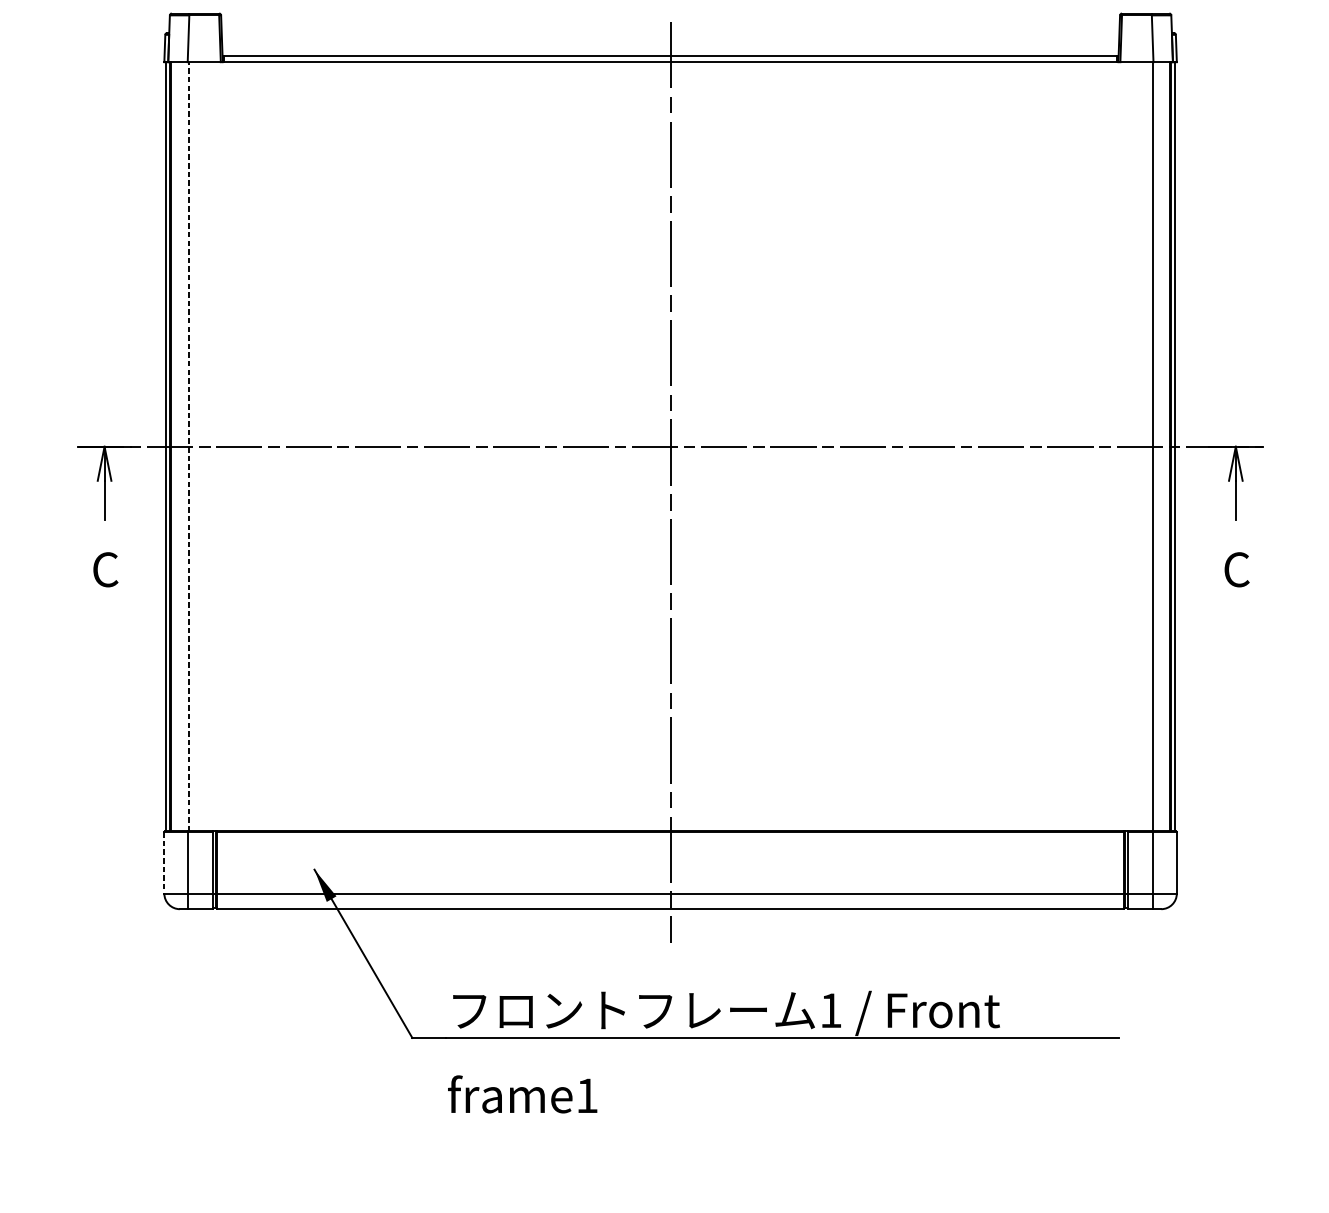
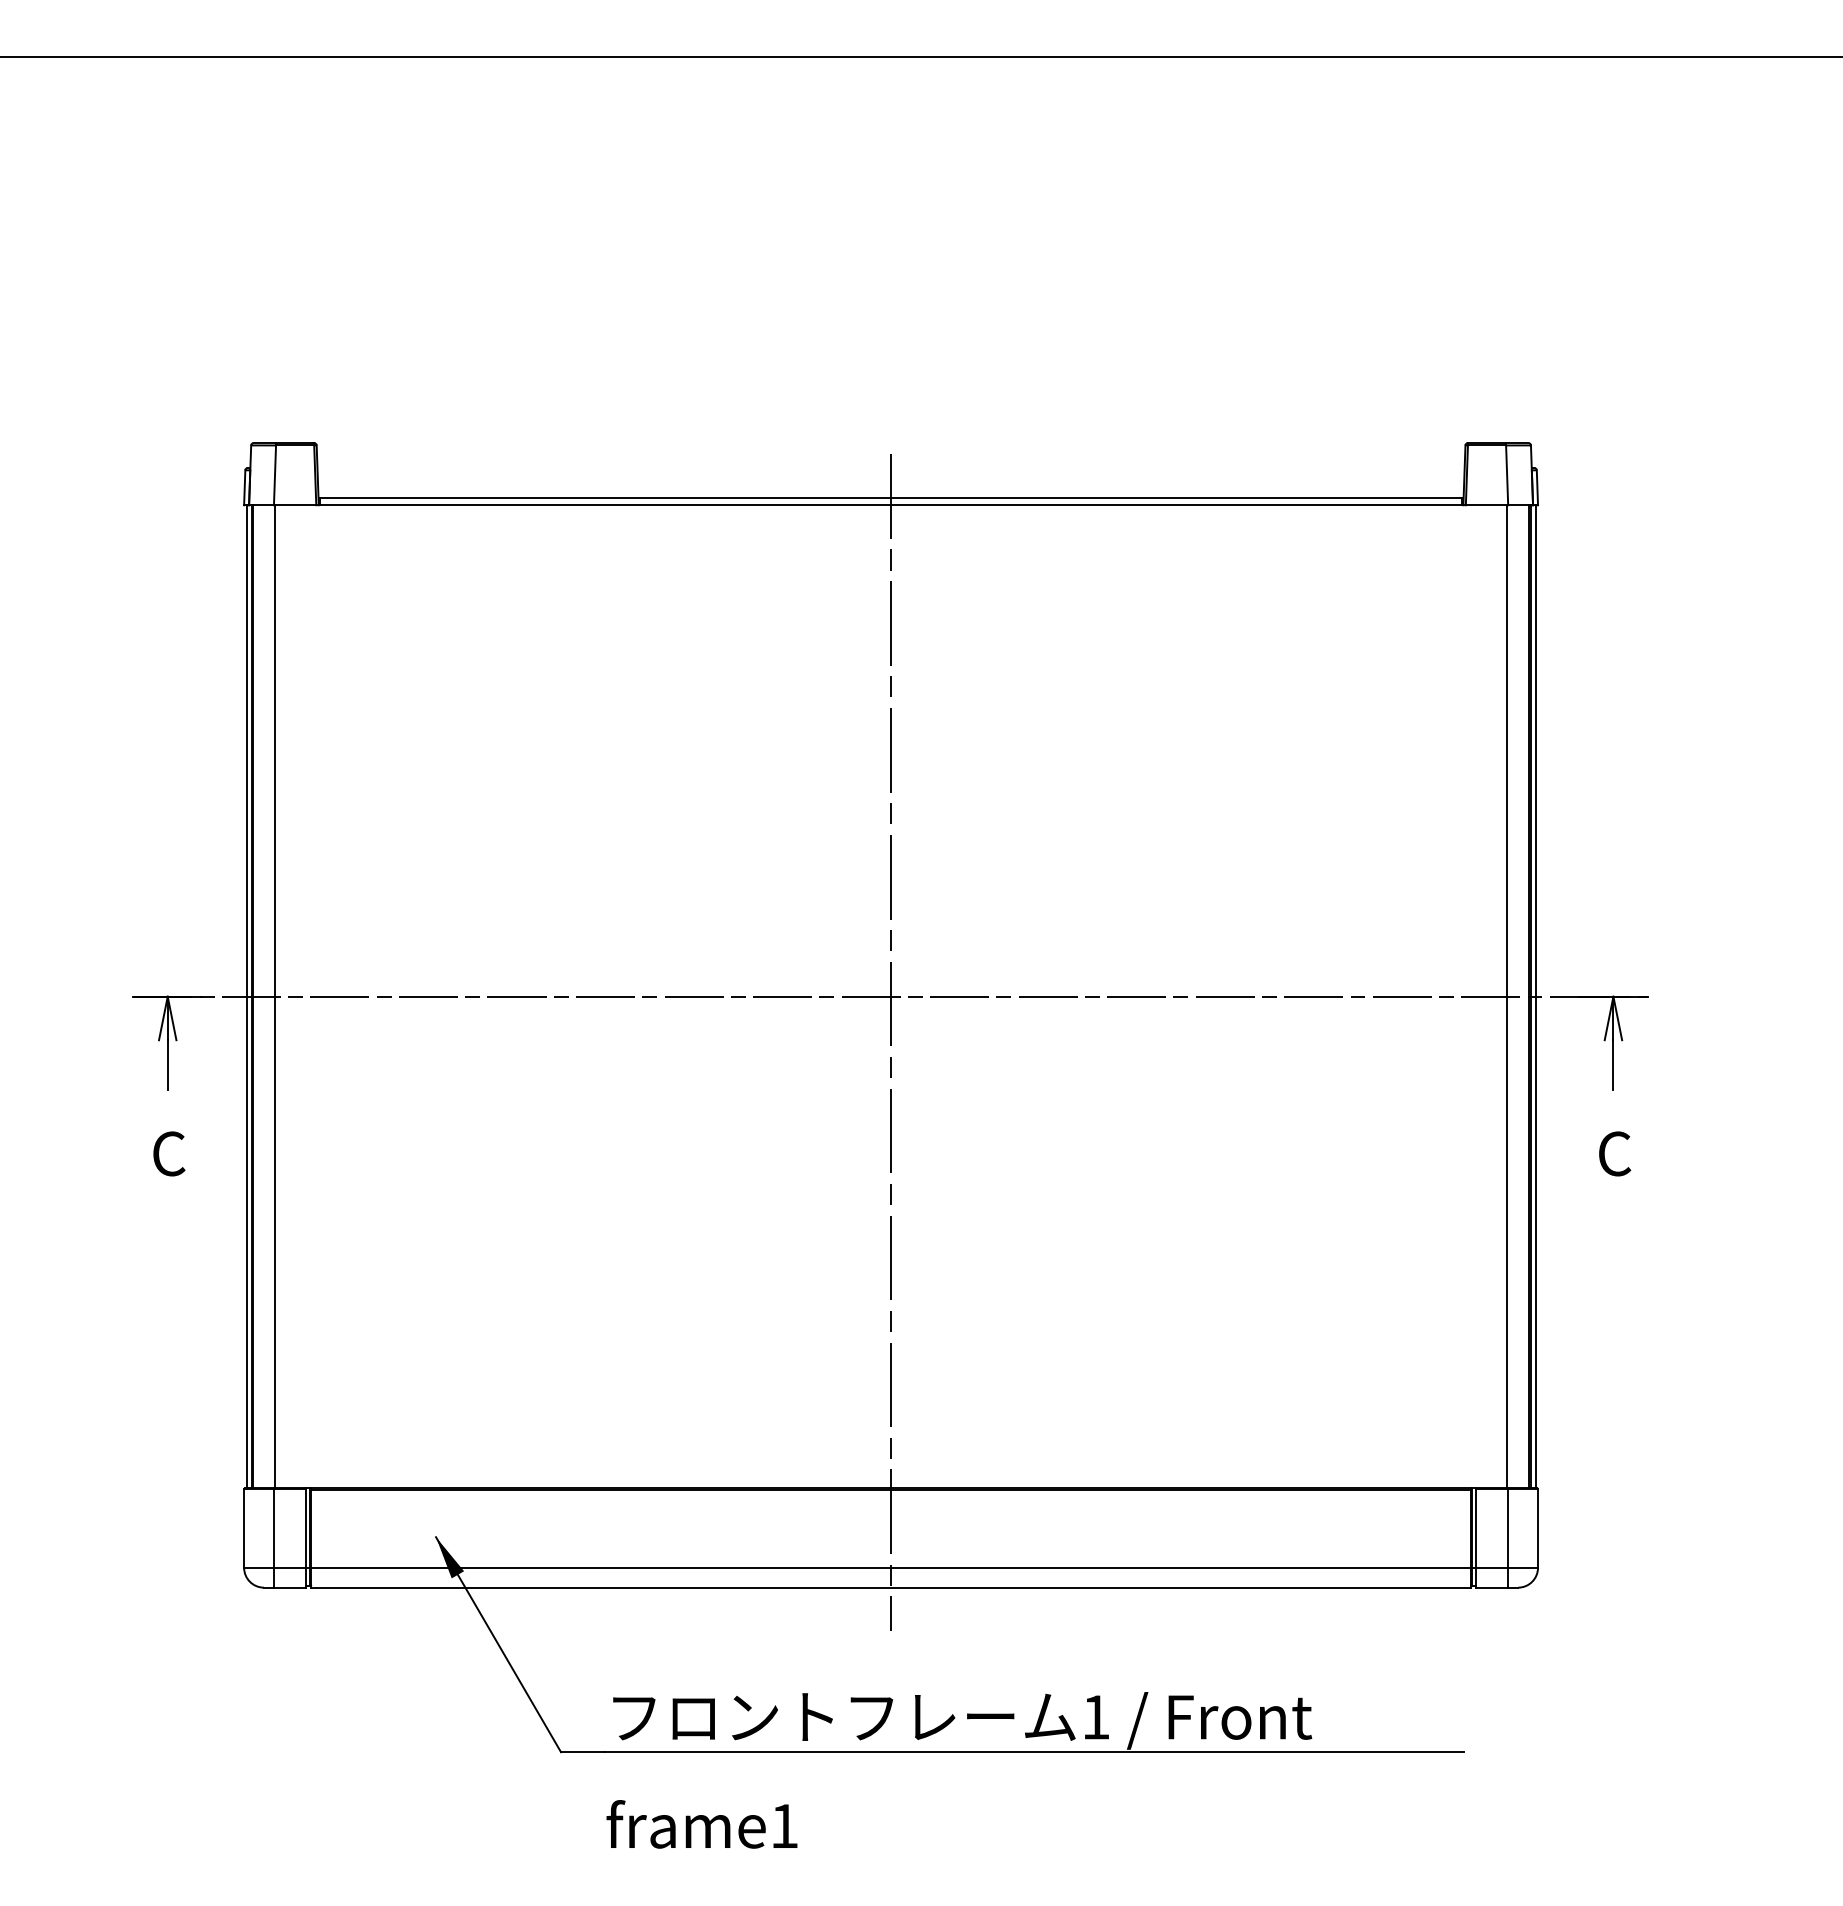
line: (188, 446) -> (275, 996), dashed -> solid
line: (164, 863) -> (244, 1529), dashed -> solid

